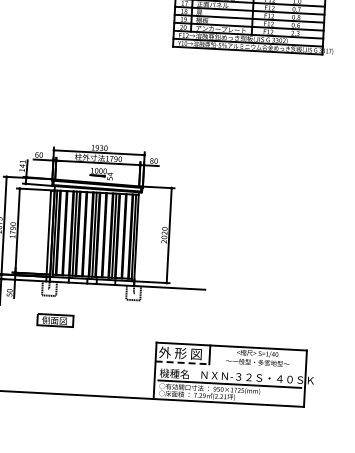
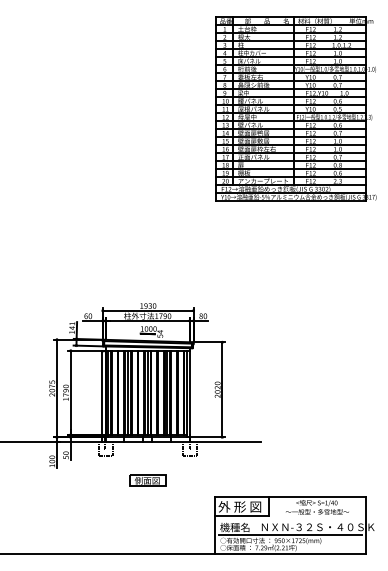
part: (54, 320) -> (147, 480), moved
line: (182, 363) -> (242, 516), dashed -> solid

